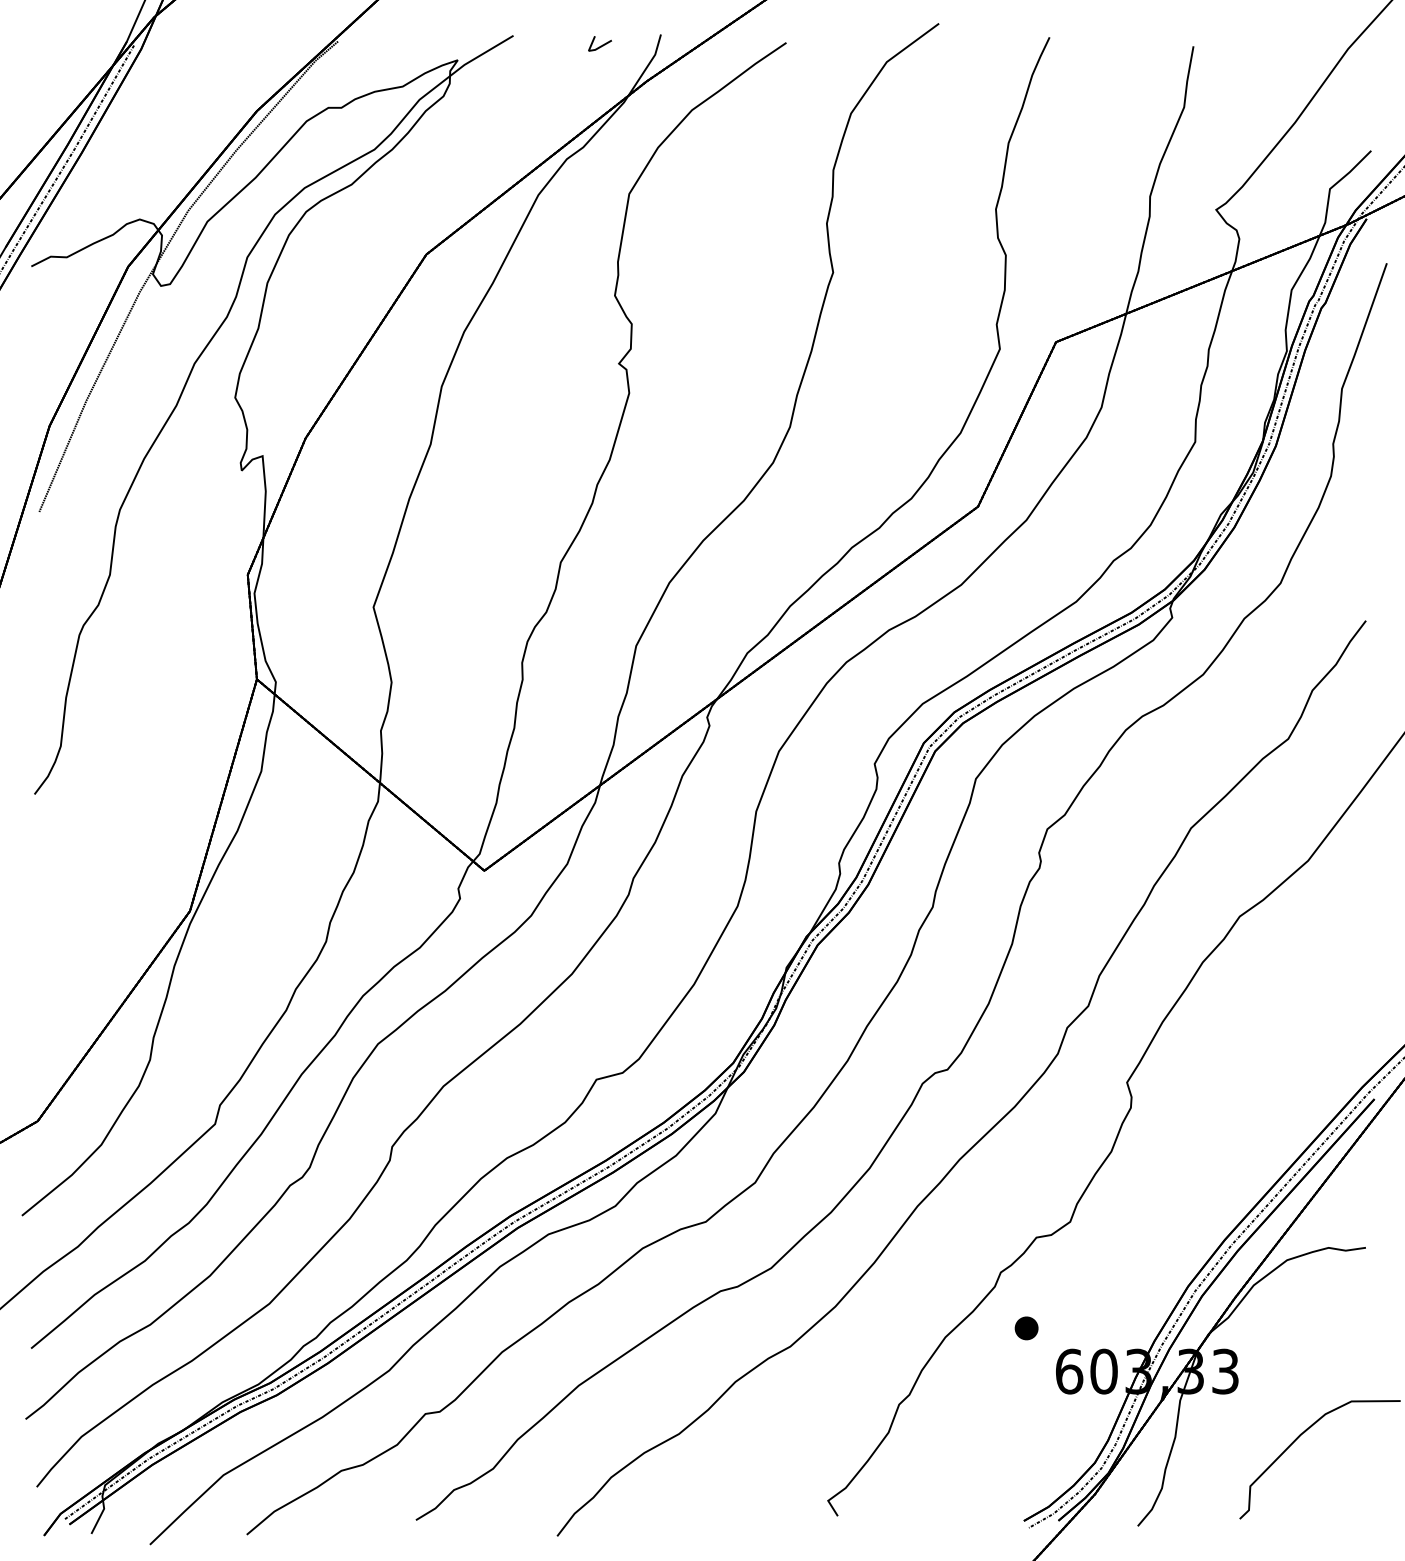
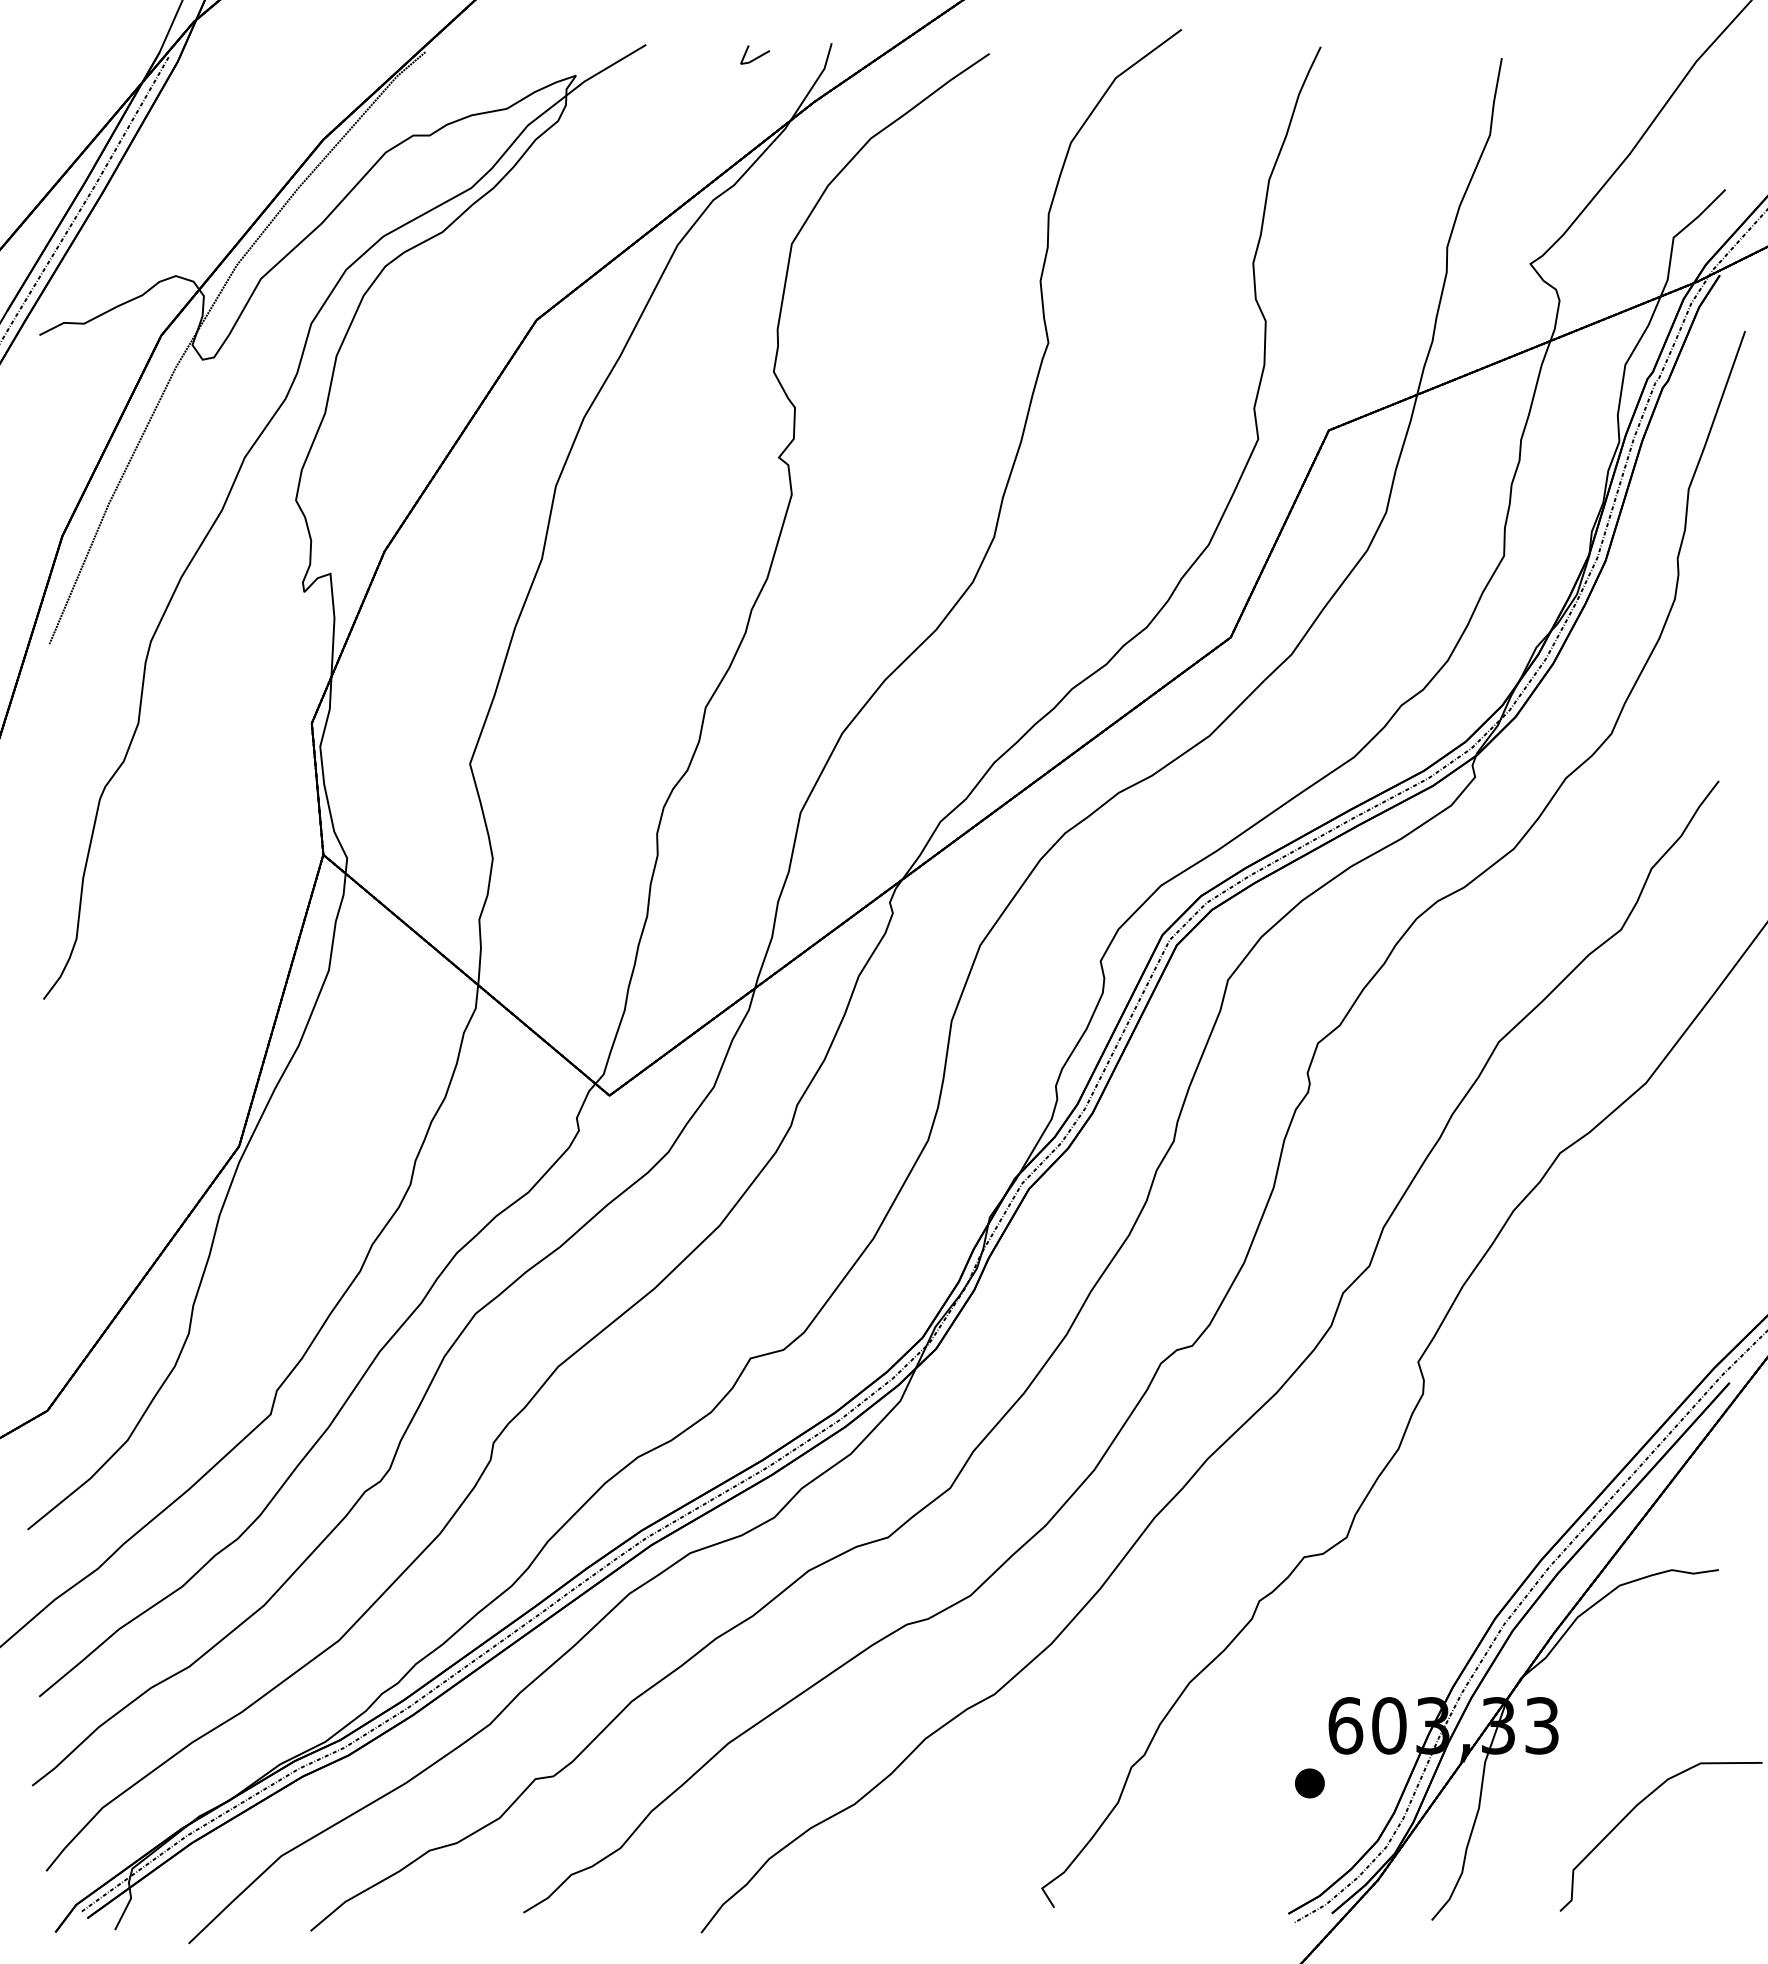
part: (1026, 1328) -> (1309, 1783), moved

